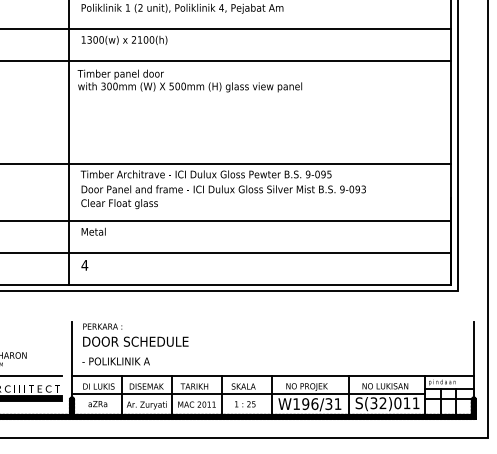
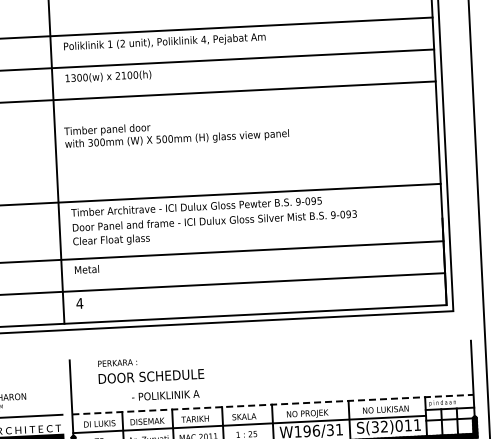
text: (189, 80) -> (176, 132), moved
text: (135, 334) -> (150, 369), moved
text: (115, 361) -> (165, 395), moved
line: (272, 375) -> (272, 404), solid -> dashed

